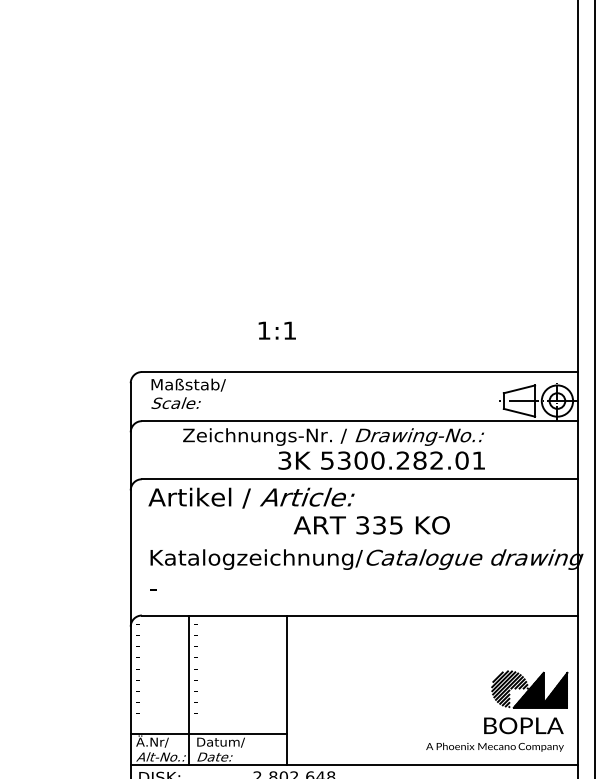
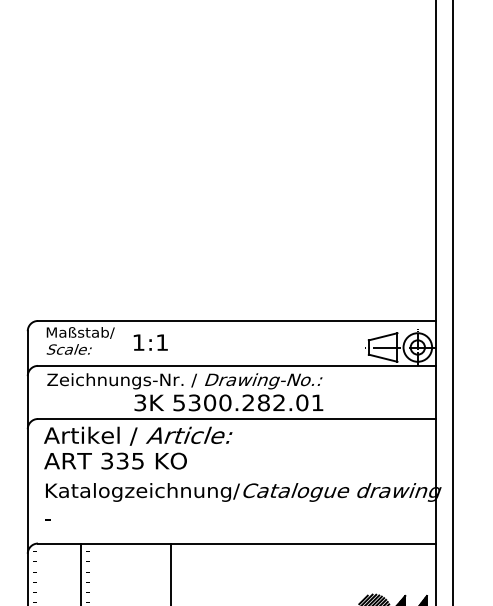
text: (276, 330) -> (150, 342), moved
text: (333, 448) -> (184, 391), moved
text: (371, 525) -> (115, 461), moved

